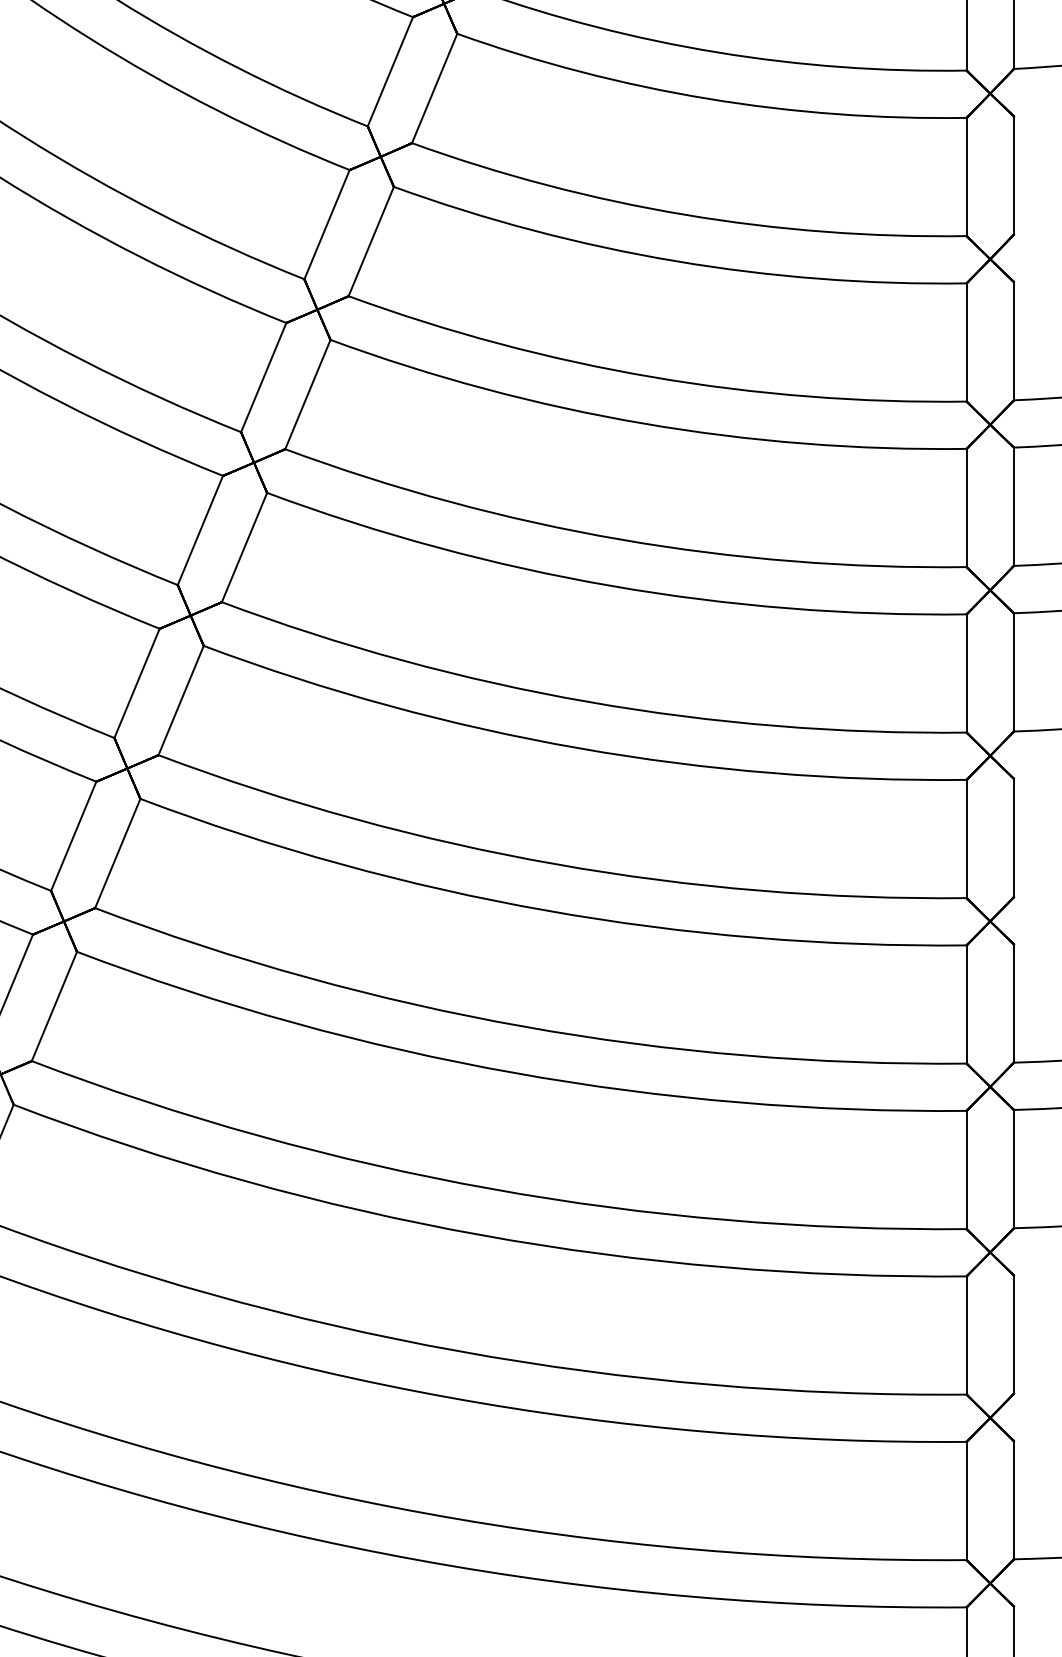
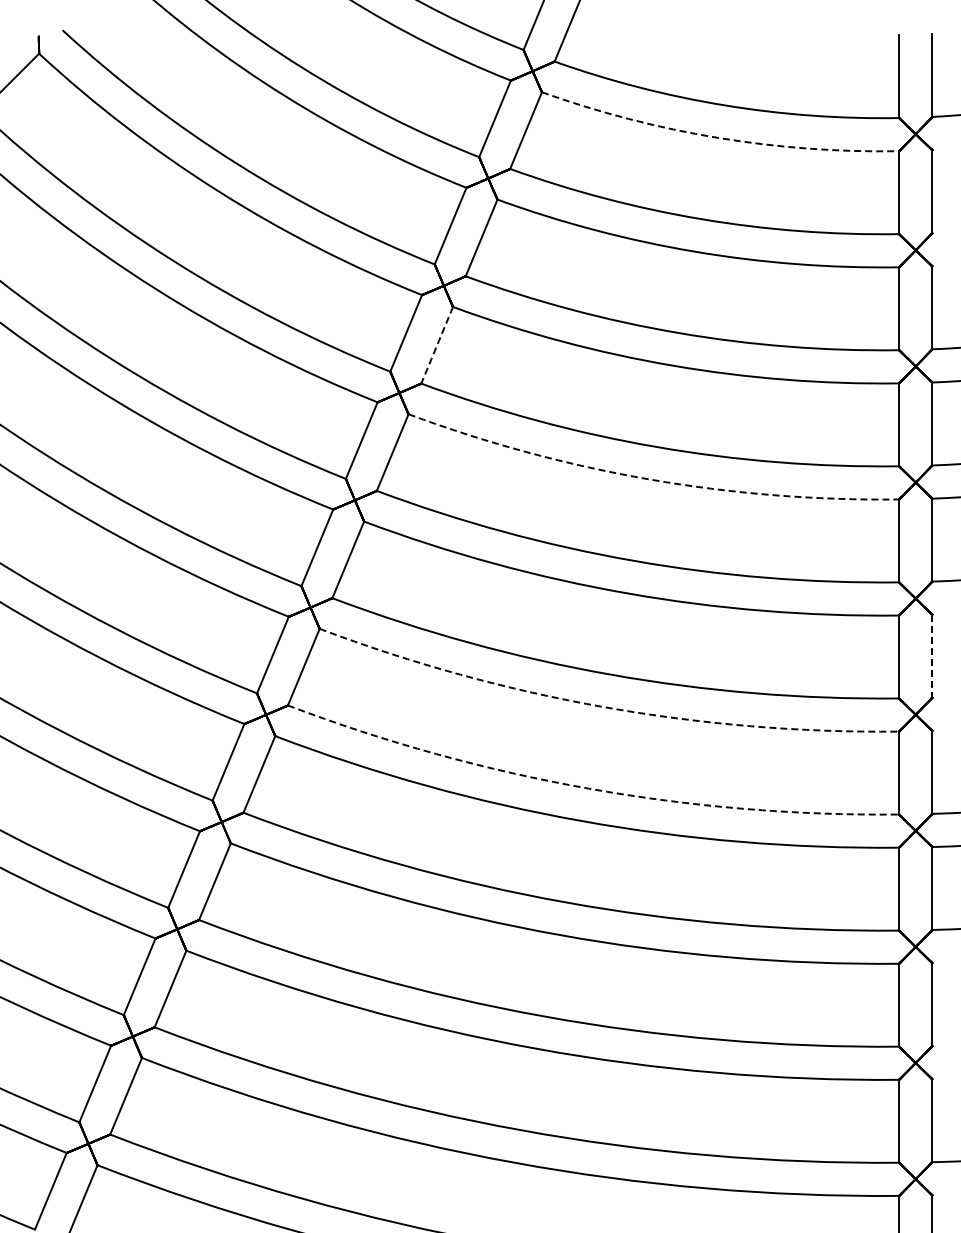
arc: (707, 98) -> (717, 137), solid -> dashed
line: (306, 394) -> (436, 345), solid -> dashed
arc: (610, 585) -> (649, 479), solid -> dashed
line: (1014, 838) -> (932, 656), solid -> dashed
arc: (546, 910) -> (604, 707), solid -> dashed
arc: (523, 1026) -> (588, 788), solid -> dashed

